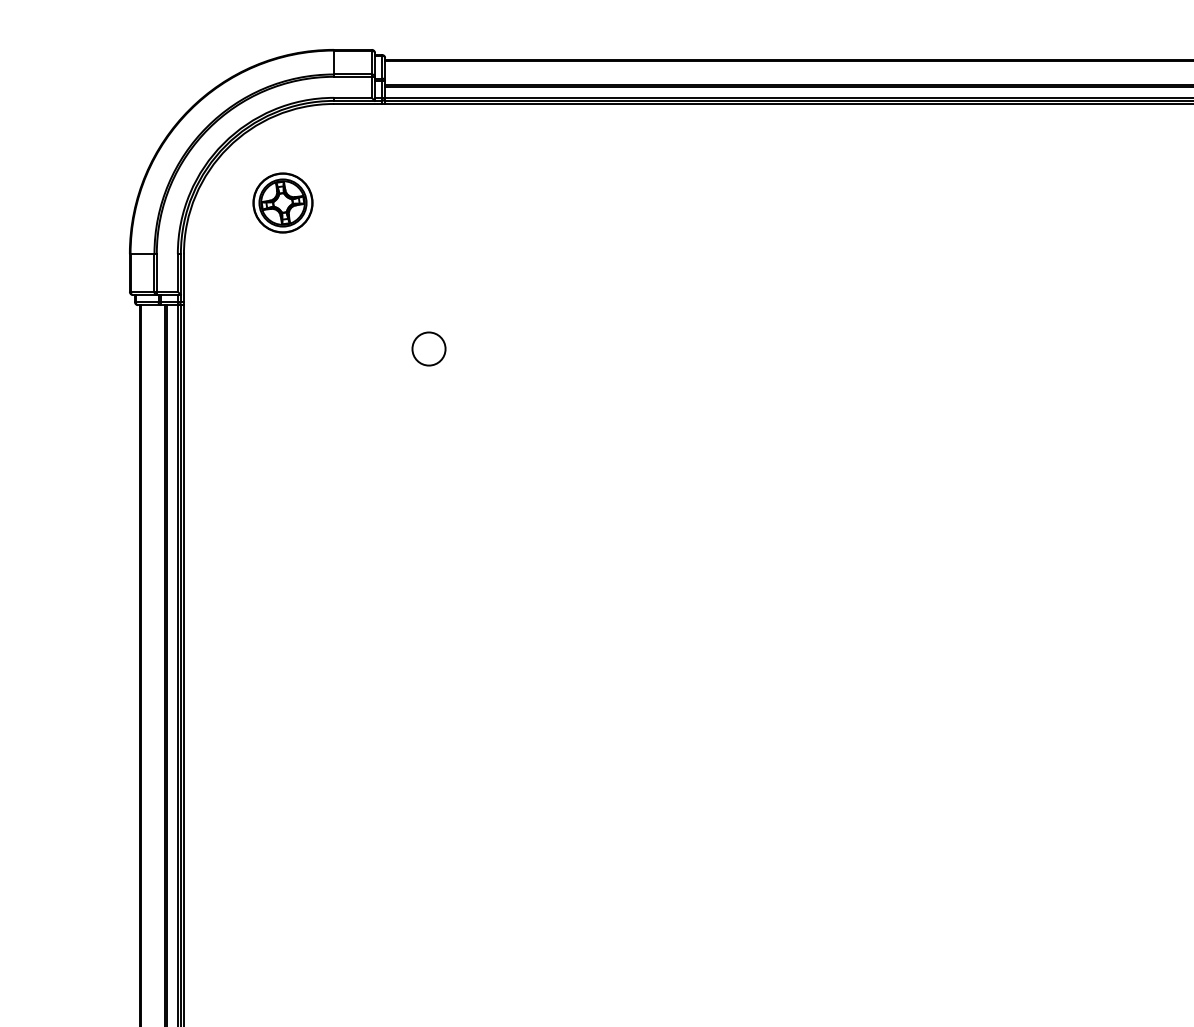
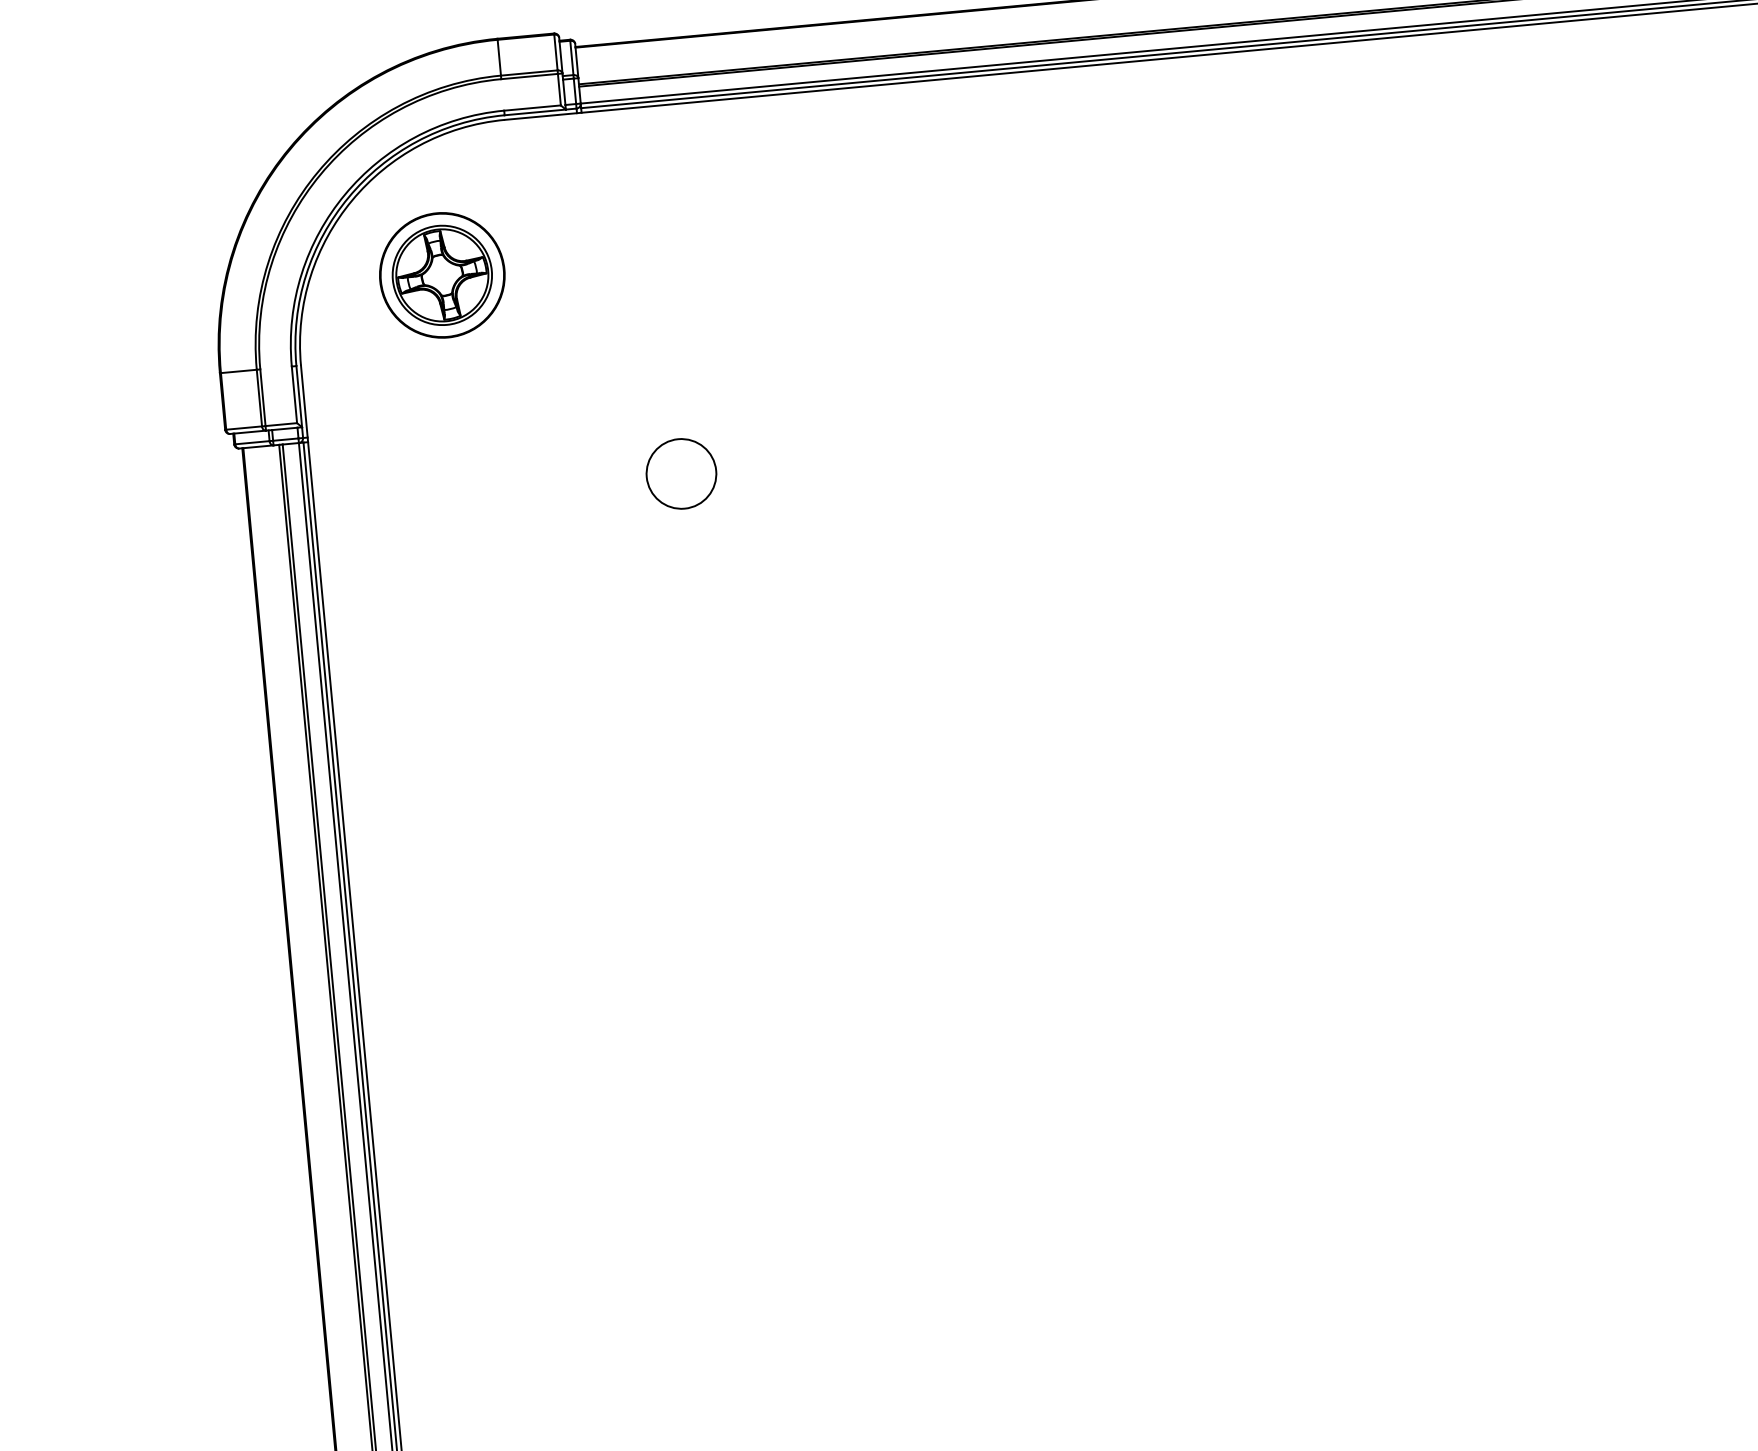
part: (282, 202) -> (441, 274), size x1.4
circle: (428, 348) -> (680, 473), size x1.4

